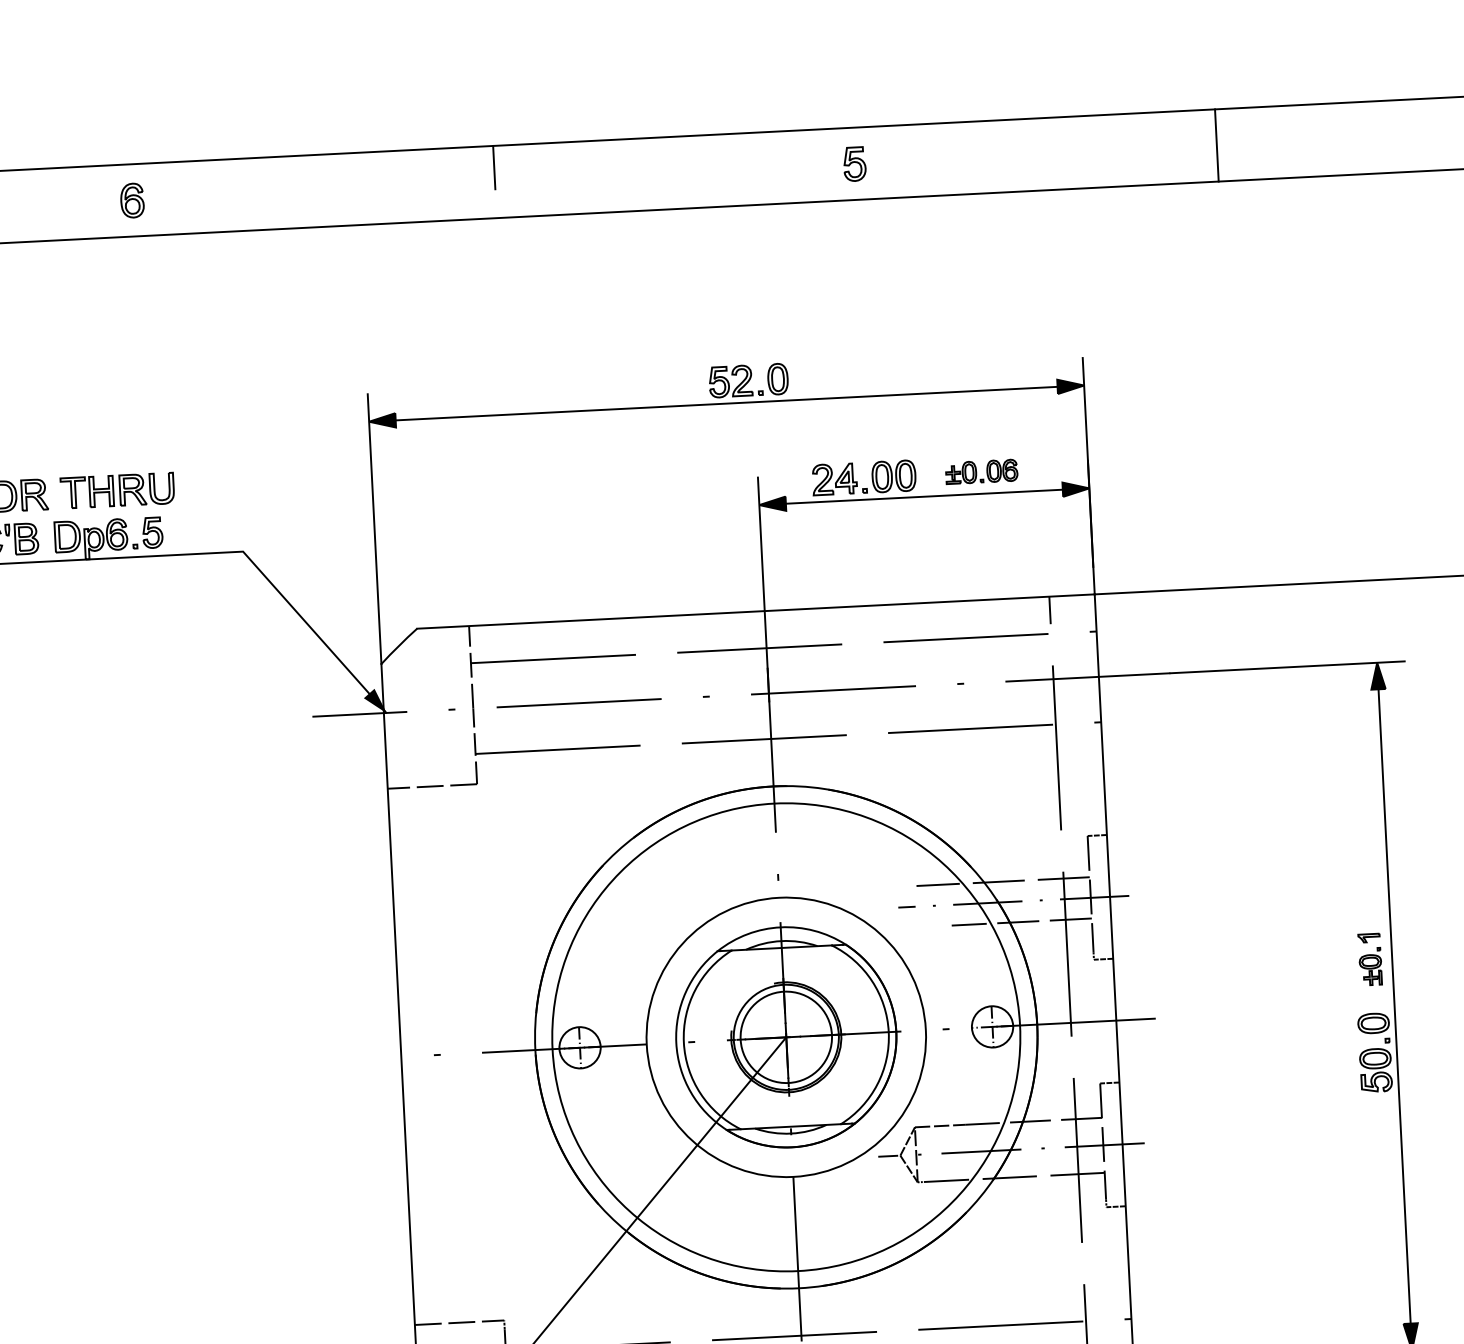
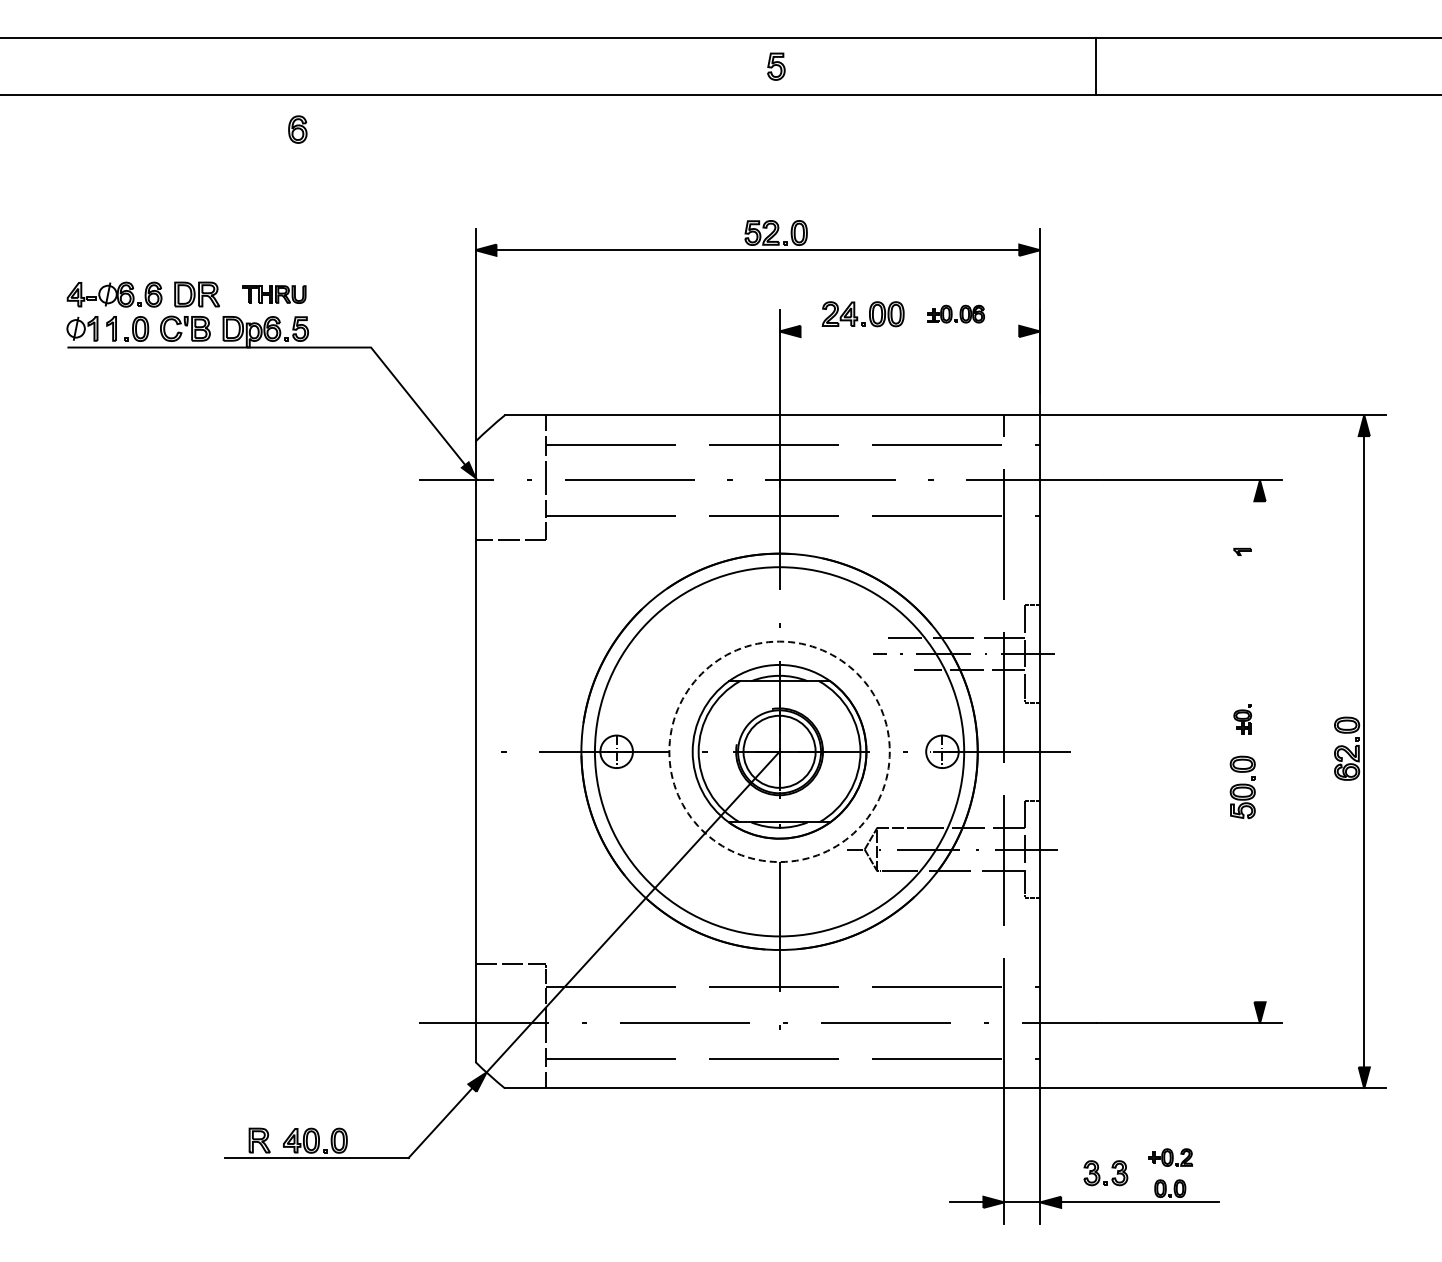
line: (1217, 144) -> (1096, 65), moved
part: (854, 163) -> (776, 66), moved
line: (494, 166) -> (584, 54), removed
part: (131, 200) -> (297, 129), moved
part: (117, 490) -> (274, 294), size x0.7
line: (923, 496) -> (909, 331), removed
part: (1368, 937) -> (1242, 551), moved
line: (1395, 1006) -> (1260, 751), removed
circle: (786, 1036) -> (779, 751), solid -> dashed

